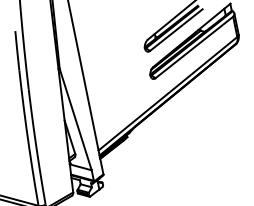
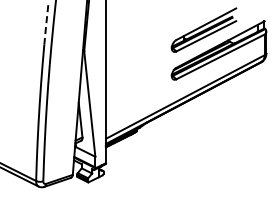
line: (17, 50) -> (46, 24), solid -> dashed

